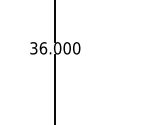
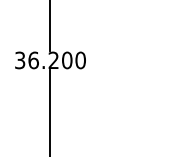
text: (57, 48) -> (53, 60), 36.000 -> 36.200

